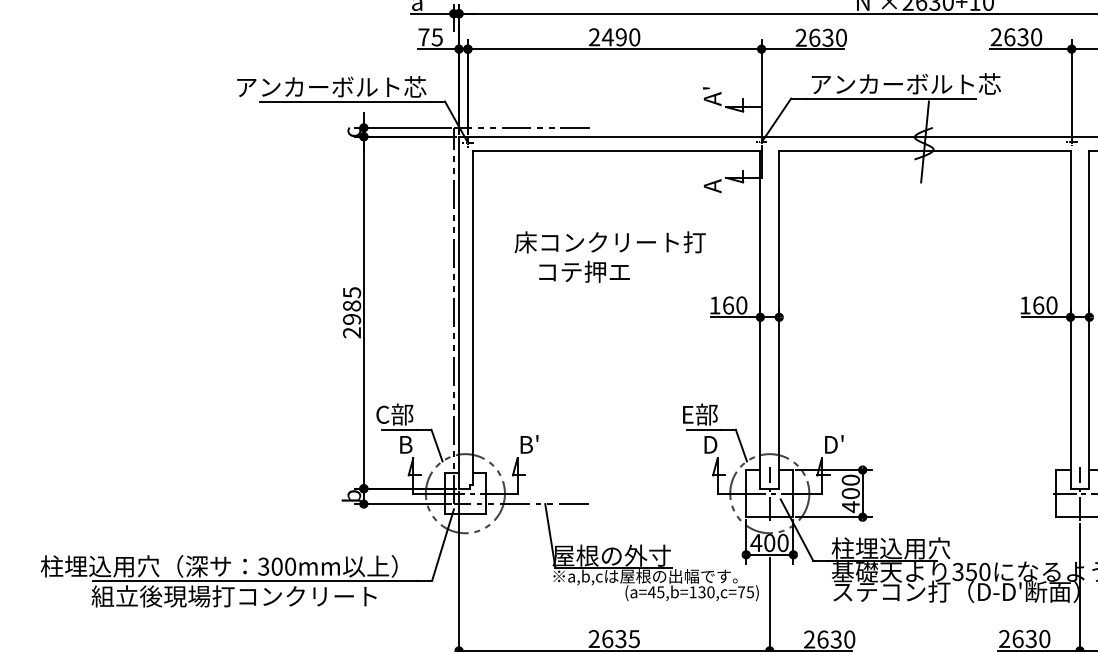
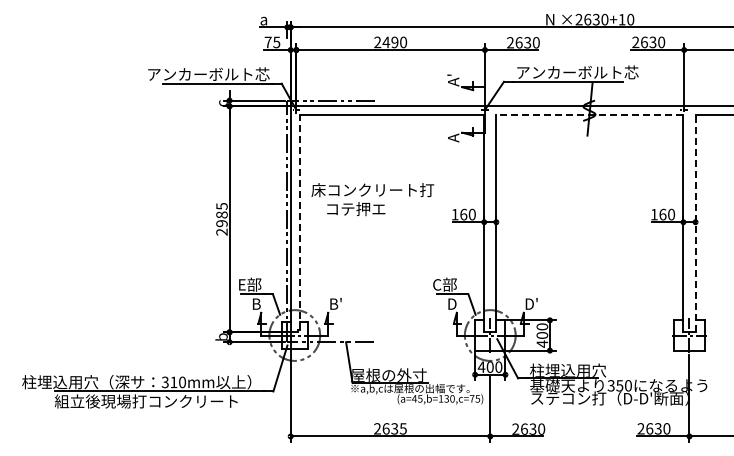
line: (924, 151) -> (589, 115), solid -> dashed
text: (609, 256) -> (372, 199), moved
line: (472, 317) -> (299, 222), solid -> dashed
line: (1089, 319) -> (695, 223), solid -> dashed
text: (382, 414) -> (241, 284), C部 -> E部
text: (687, 414) -> (437, 284), E部 -> C部
text: (276, 566) -> (173, 382), 300mm -> 310mm

